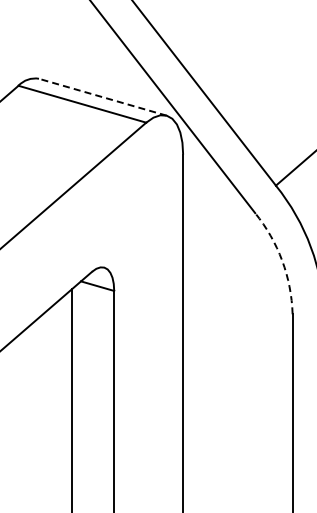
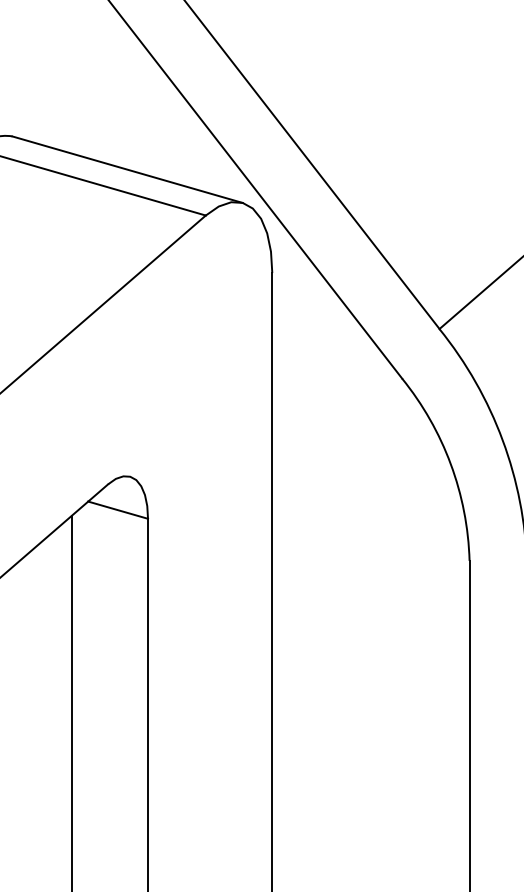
line: (102, 97) -> (126, 170), dashed -> solid
arc: (282, 260) -> (451, 463), dashed -> solid

